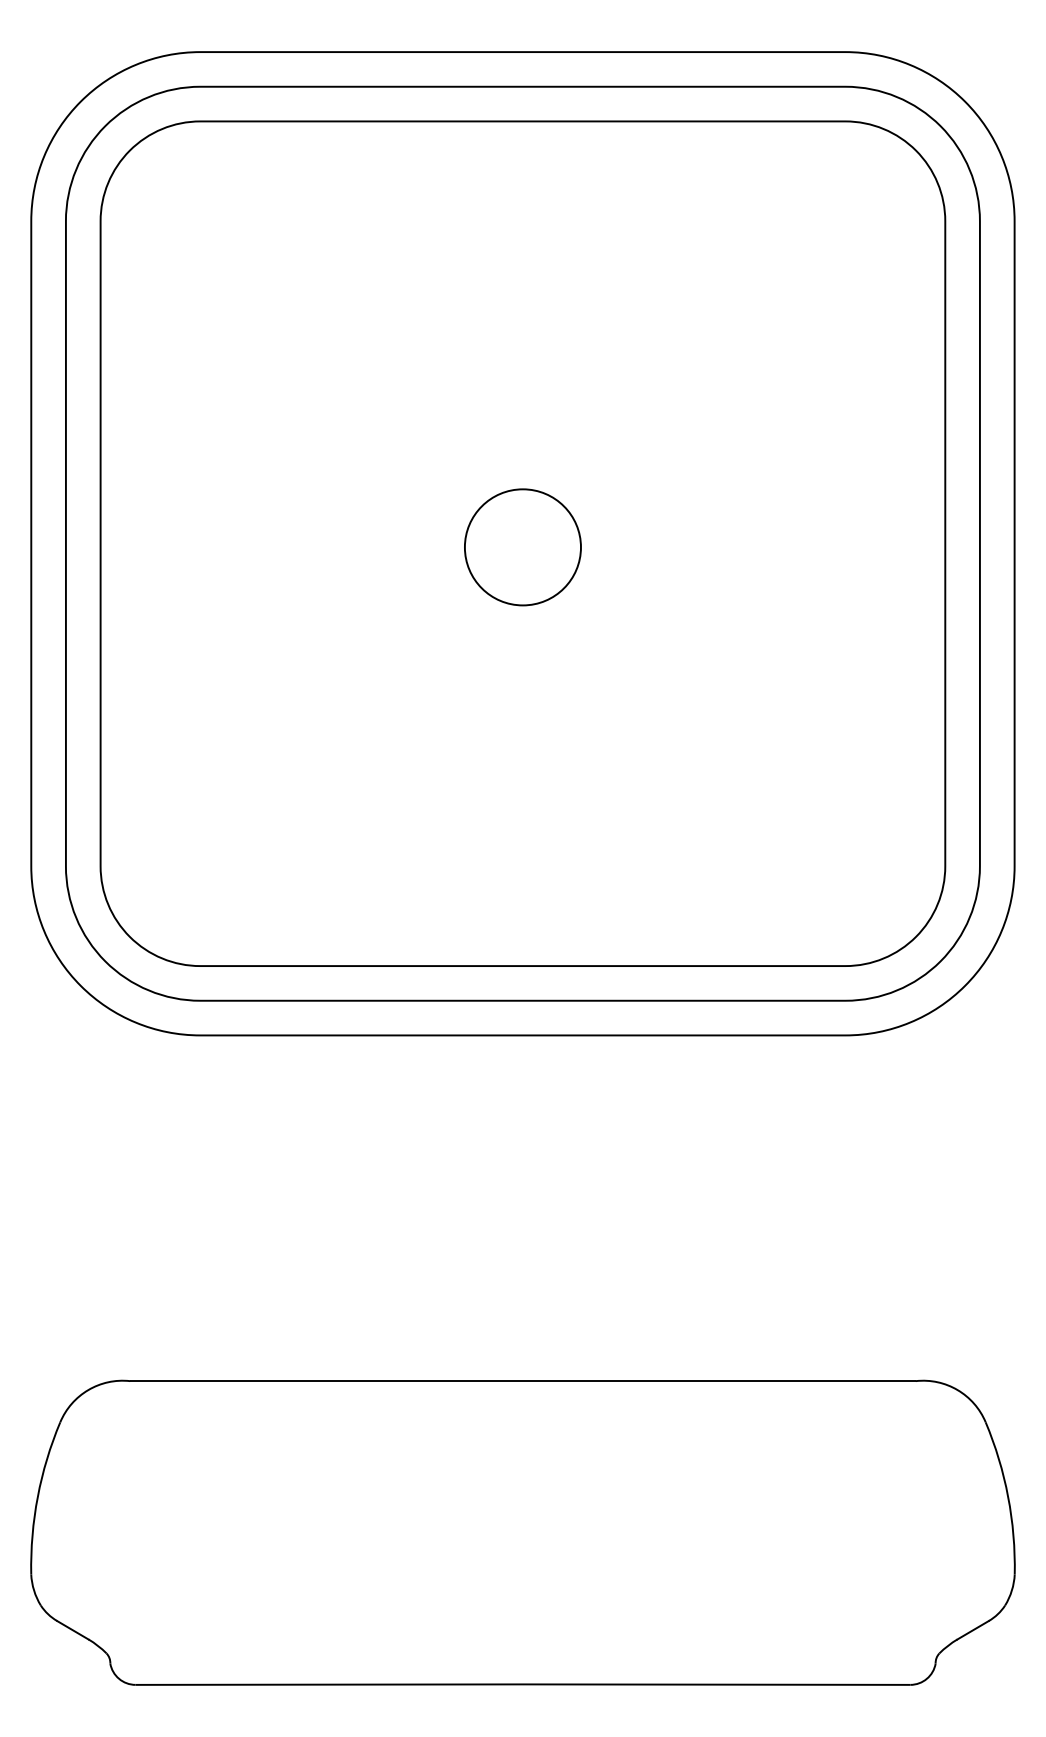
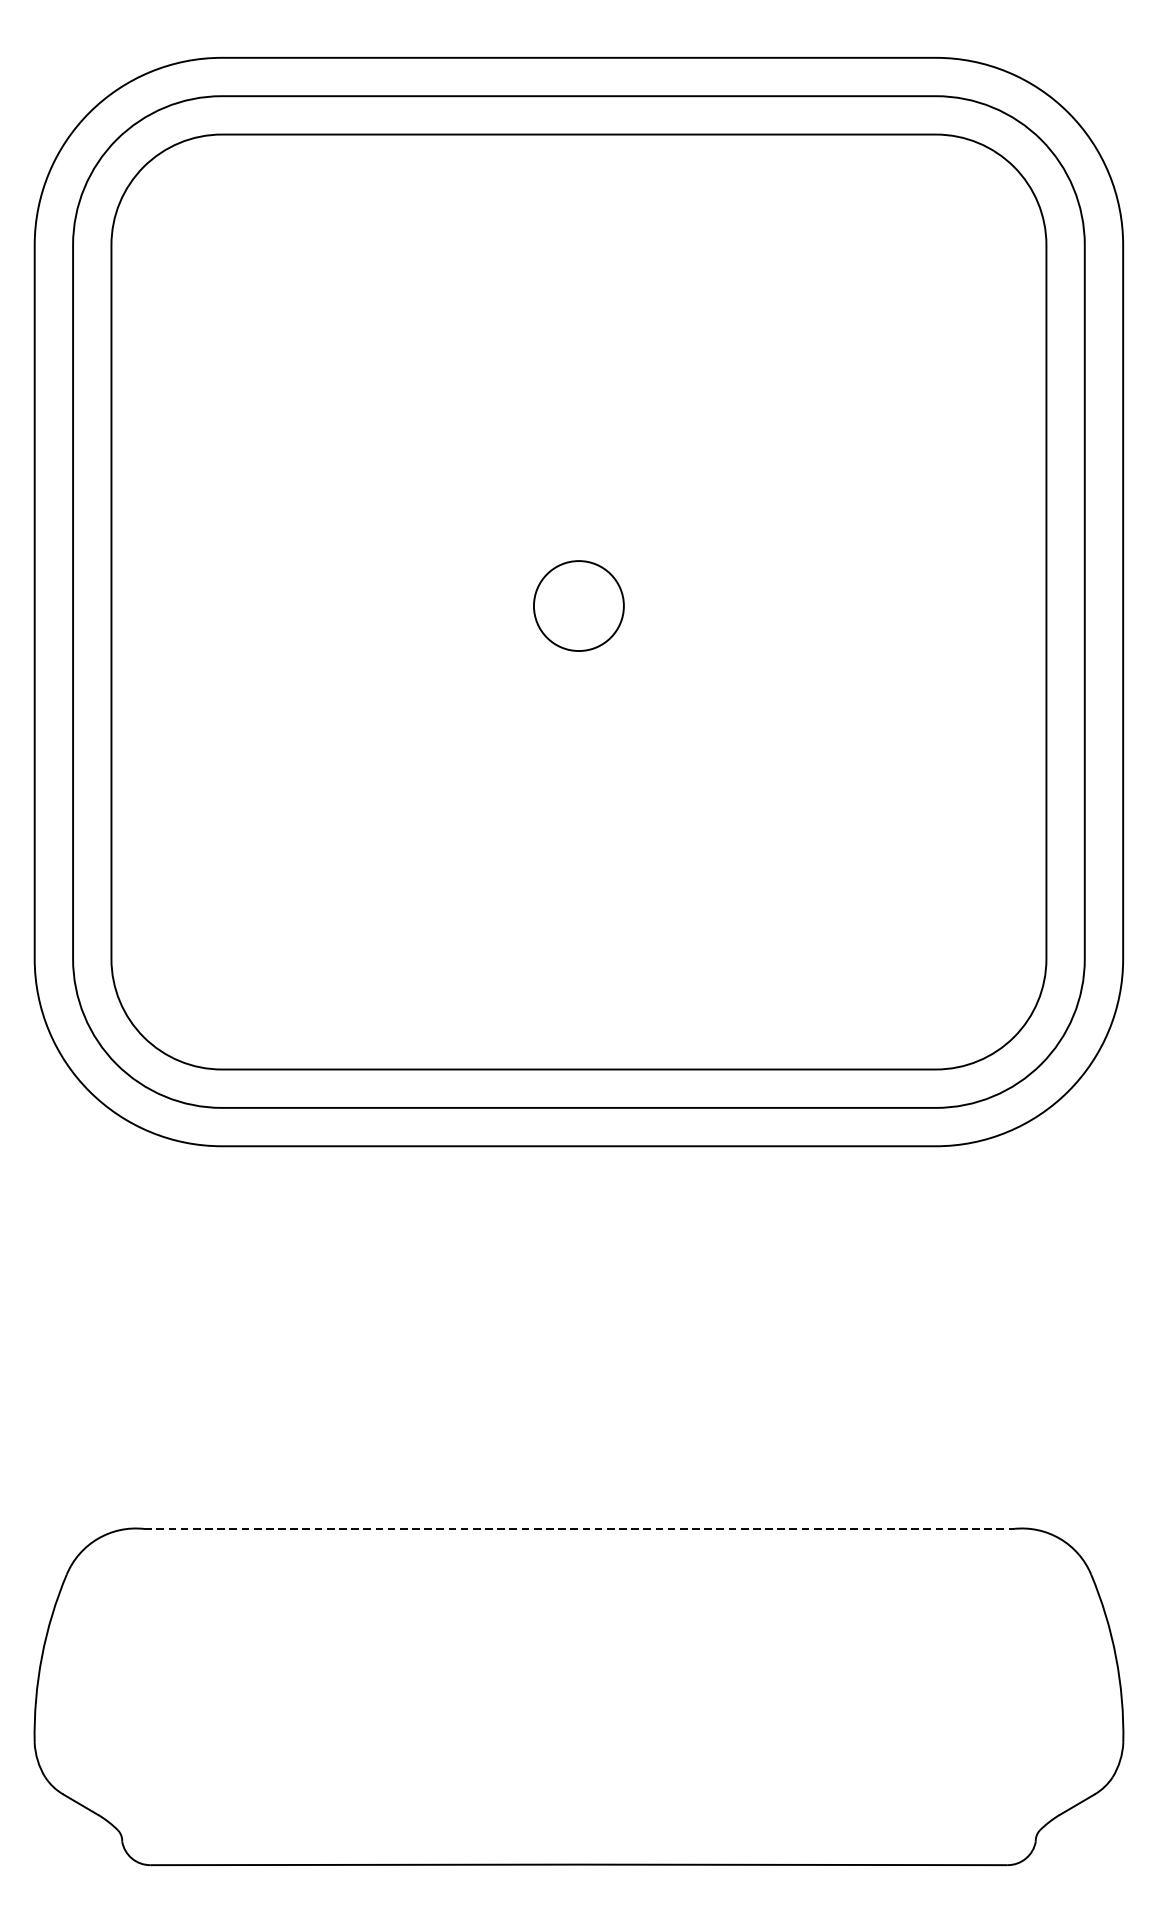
circle: (522, 547) -> (578, 606), size x0.7
line: (522, 1381) -> (578, 1529), solid -> dashed

